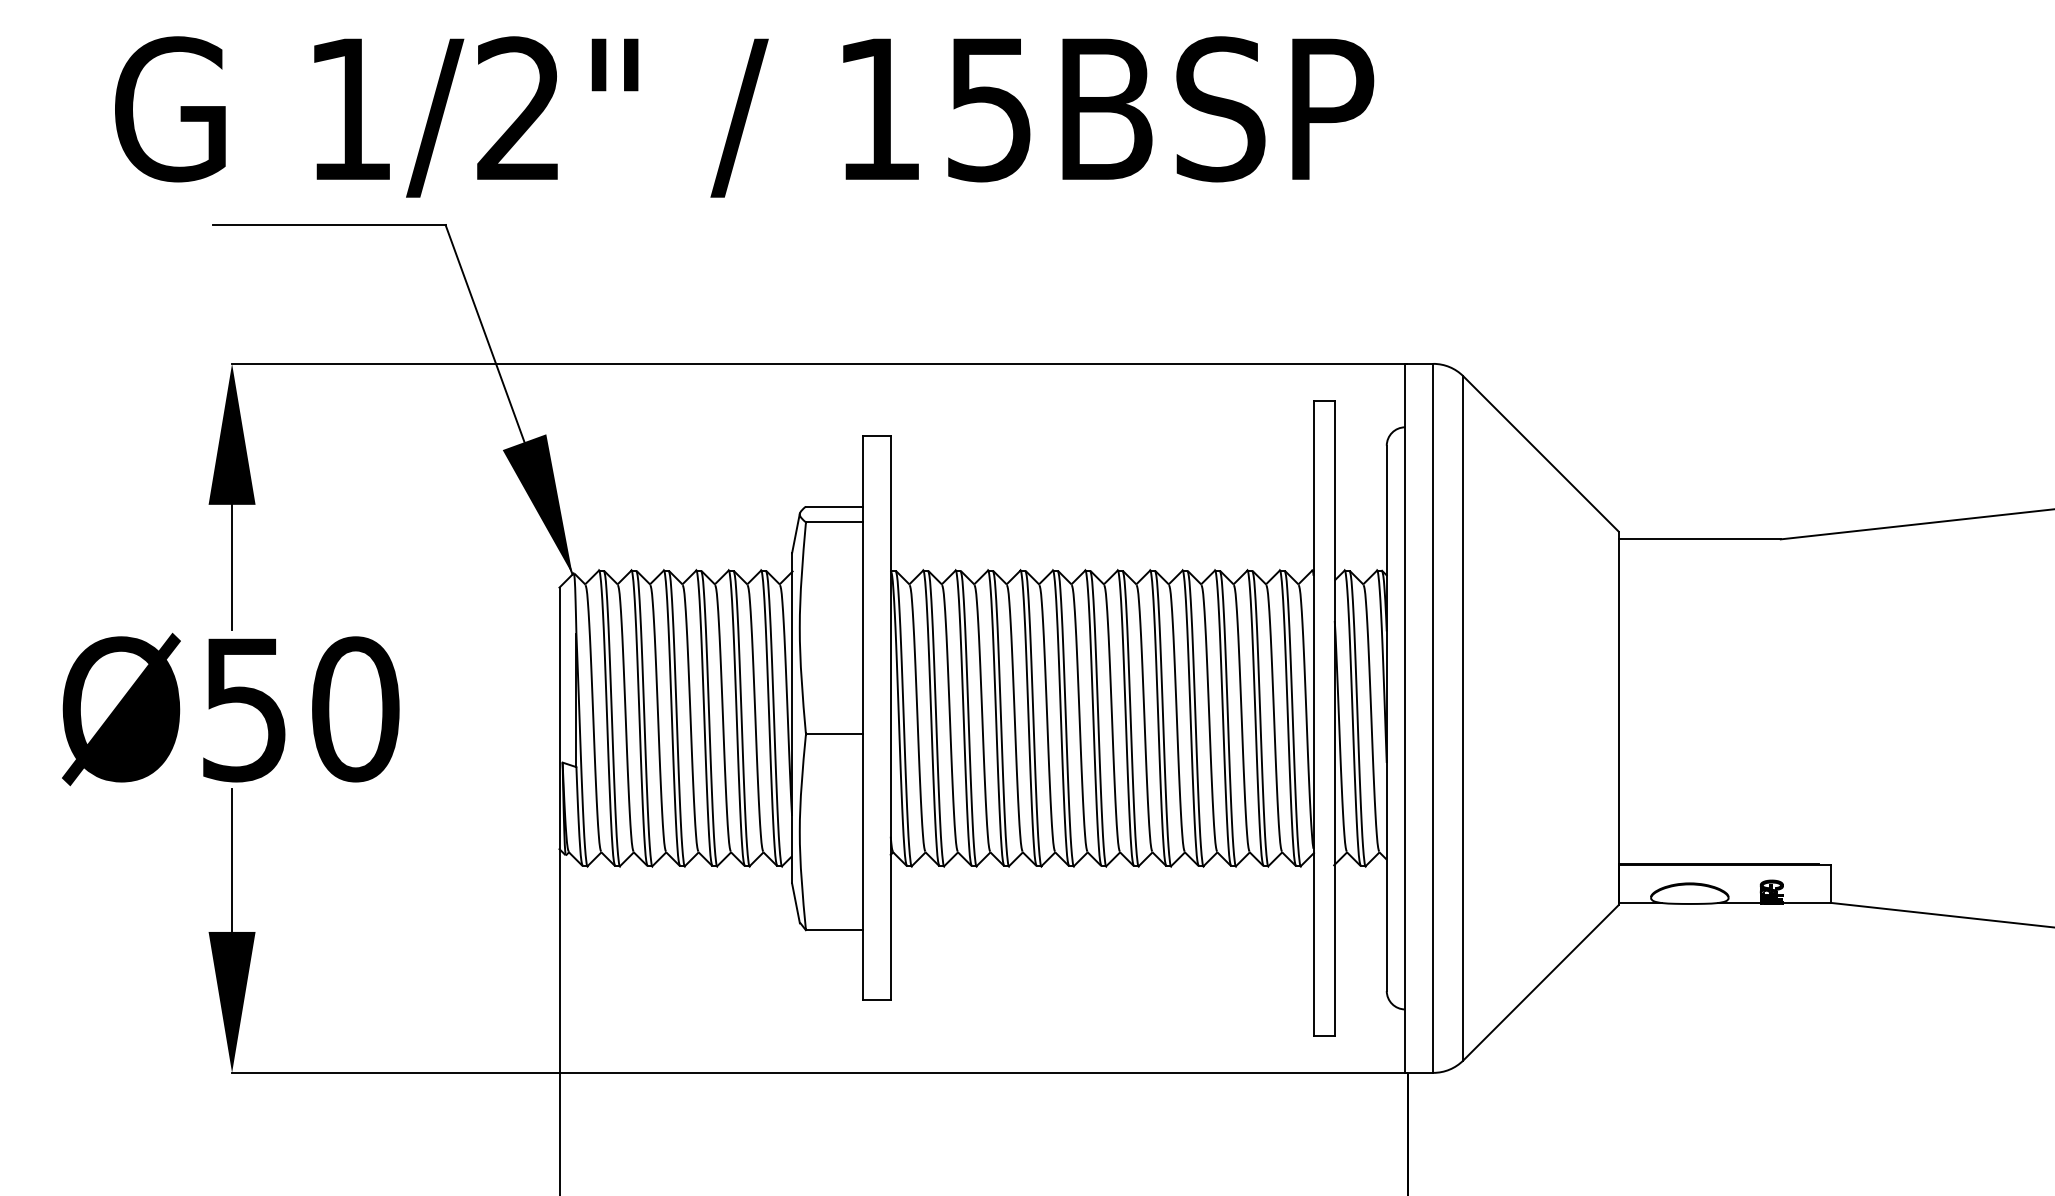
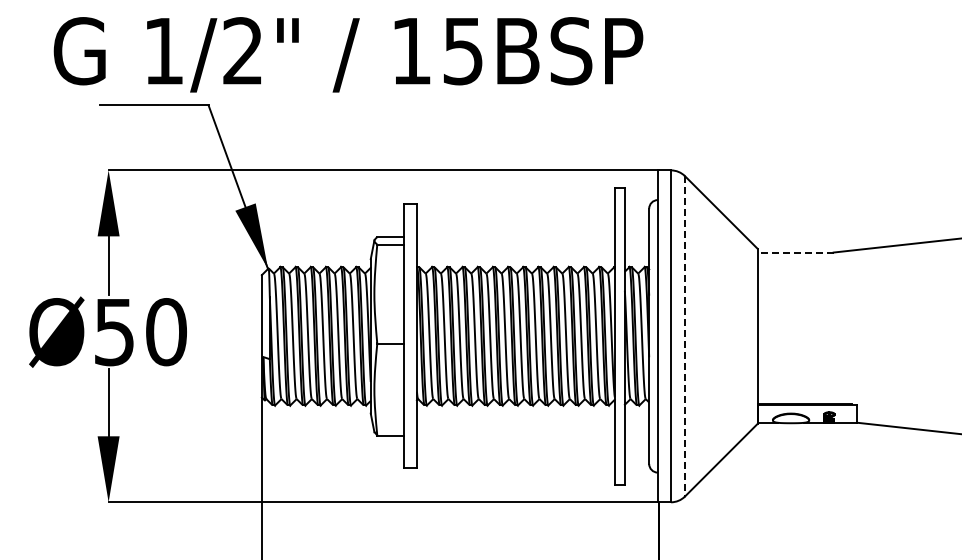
line: (1699, 539) -> (795, 252), solid -> dashed
line: (1464, 718) -> (685, 336), solid -> dashed

